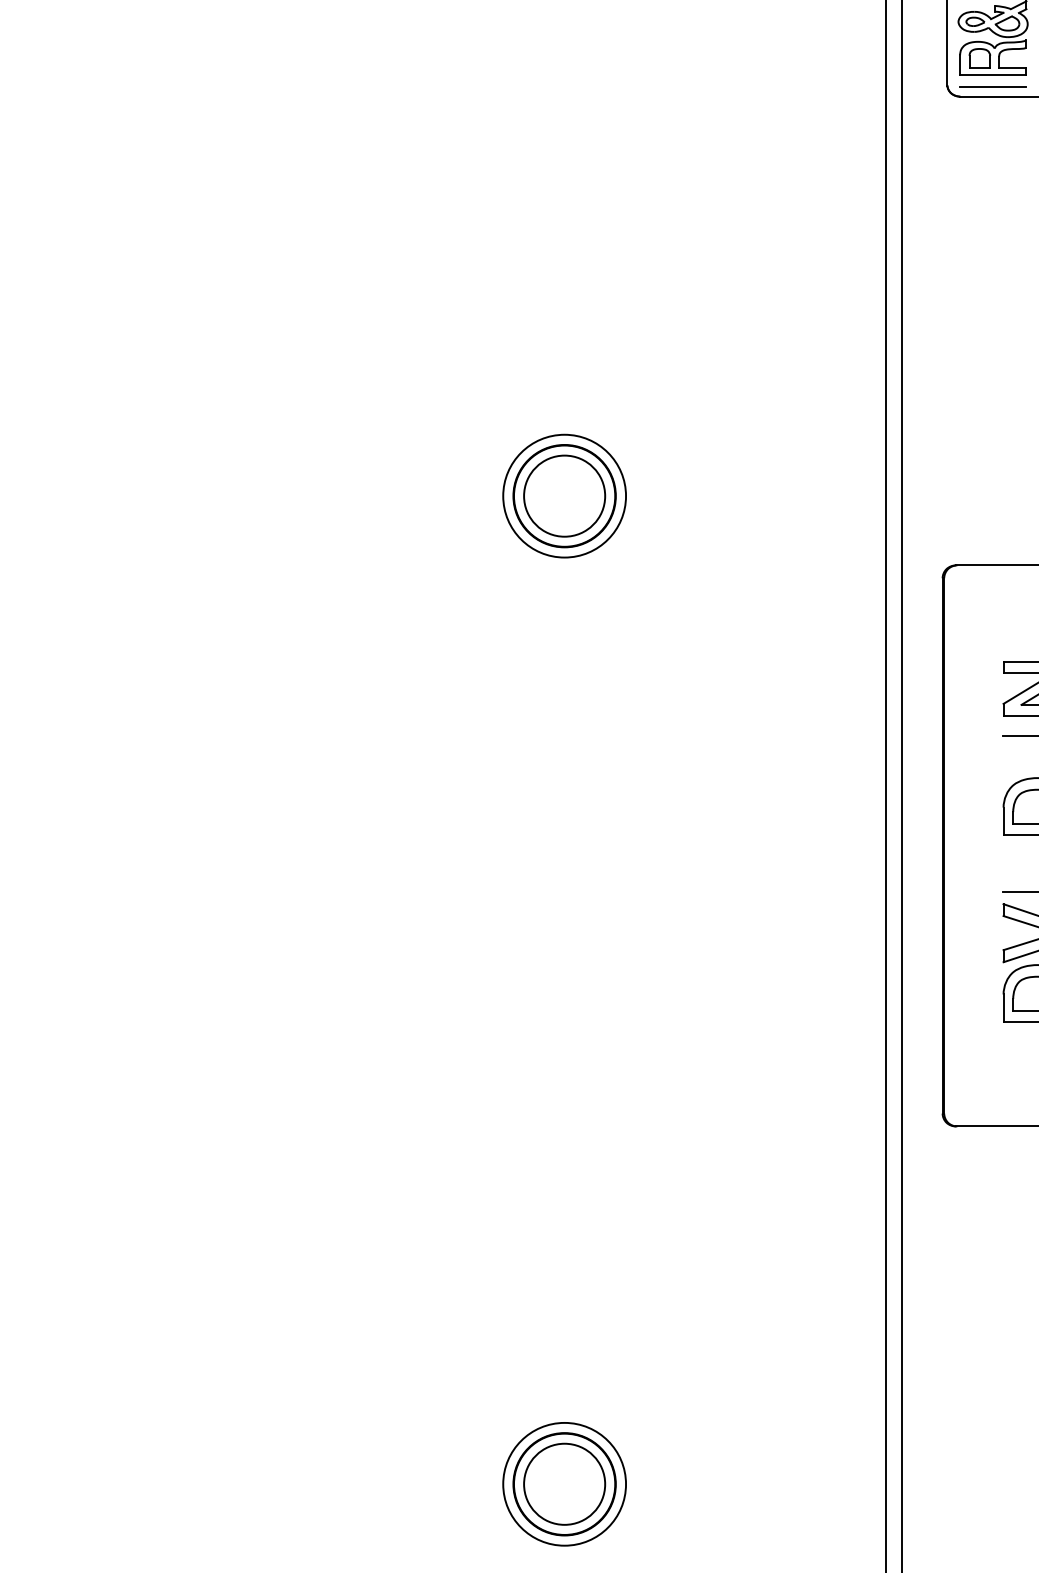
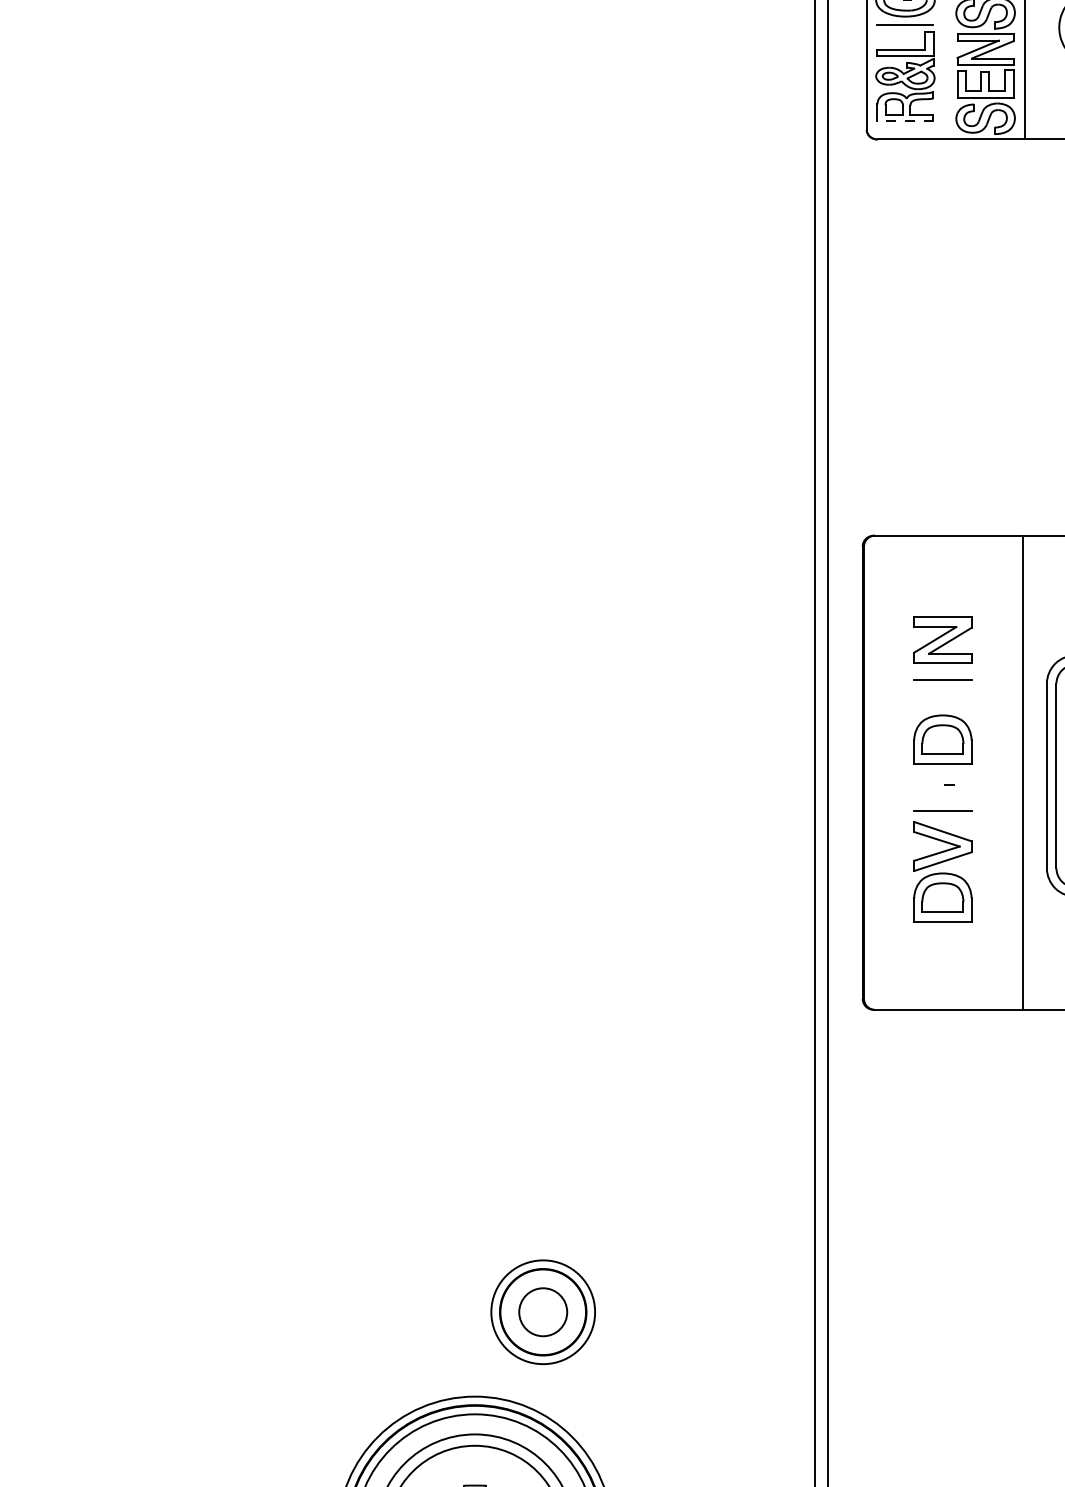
line: (993, 74) -> (905, 120), solid -> dashed
line: (993, 87) -> (905, 131), removed
part: (563, 495) -> (542, 476), removed
circle: (563, 1484) -> (542, 1312), size x0.7

